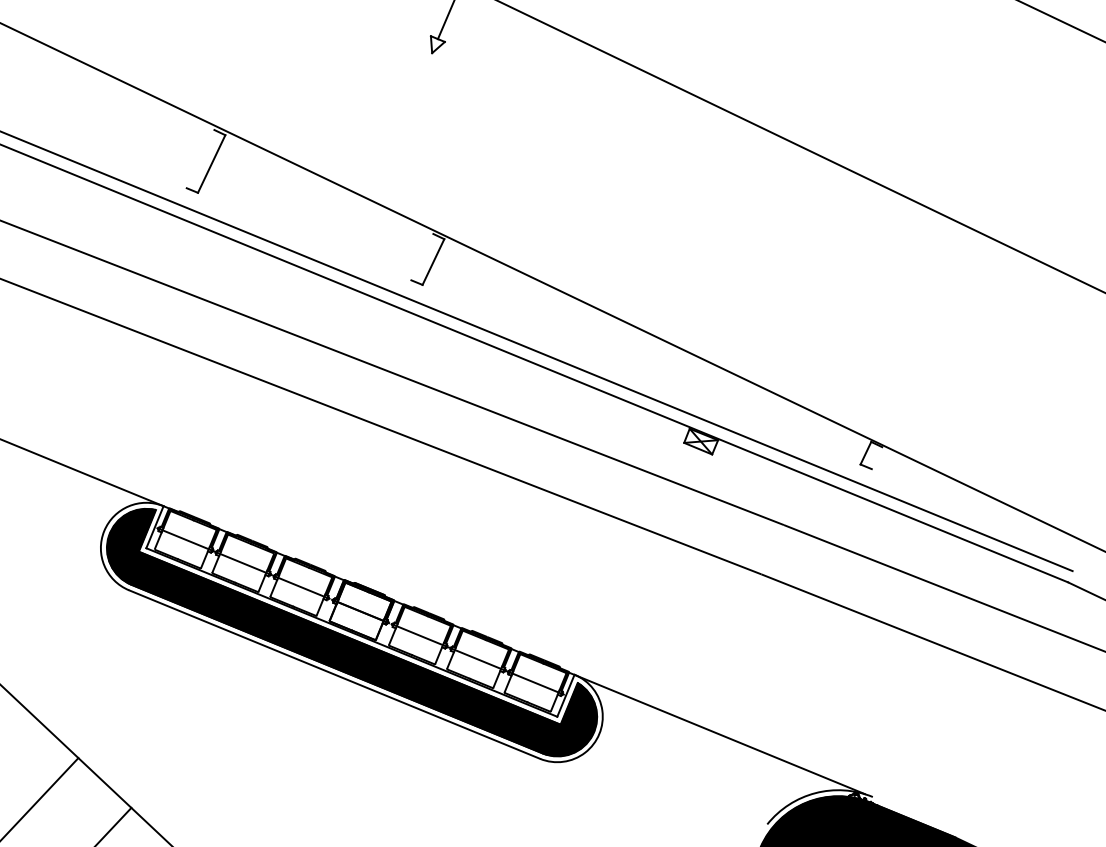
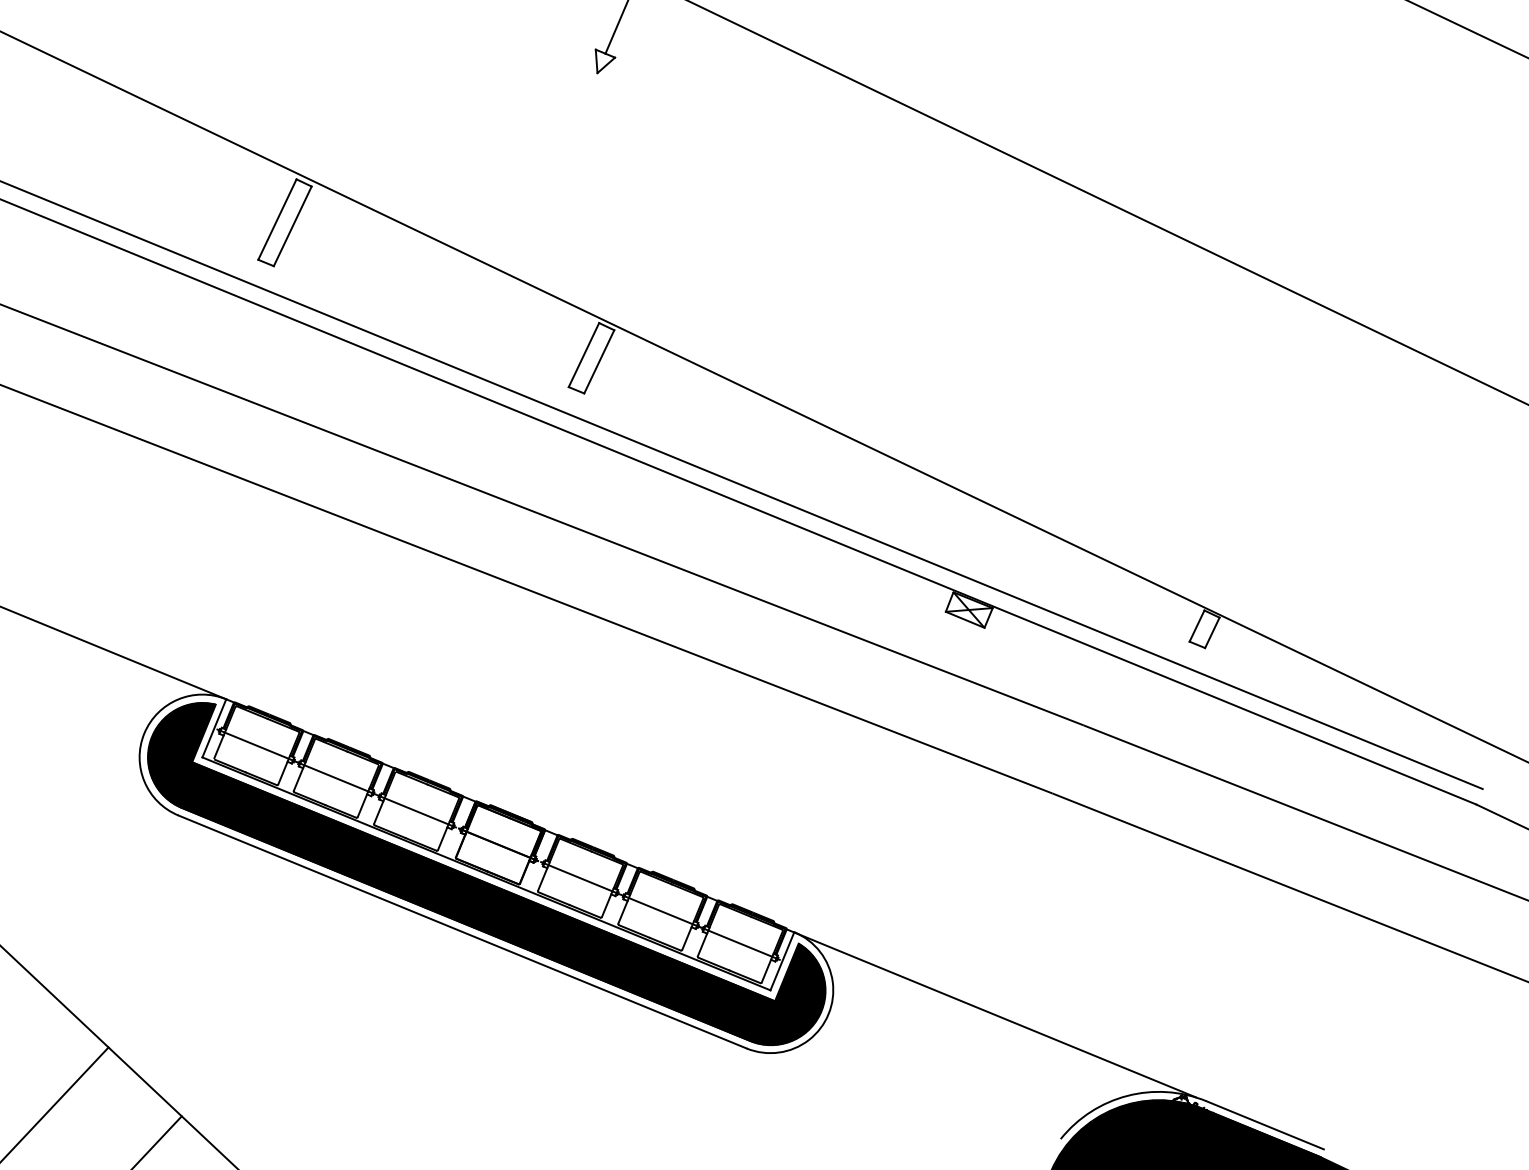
line: (200, 159) -> (277, 219), added
line: (422, 257) -> (583, 355), added
line: (877, 457) -> (1212, 632), added
line: (914, 814) -> (1264, 1125), added

